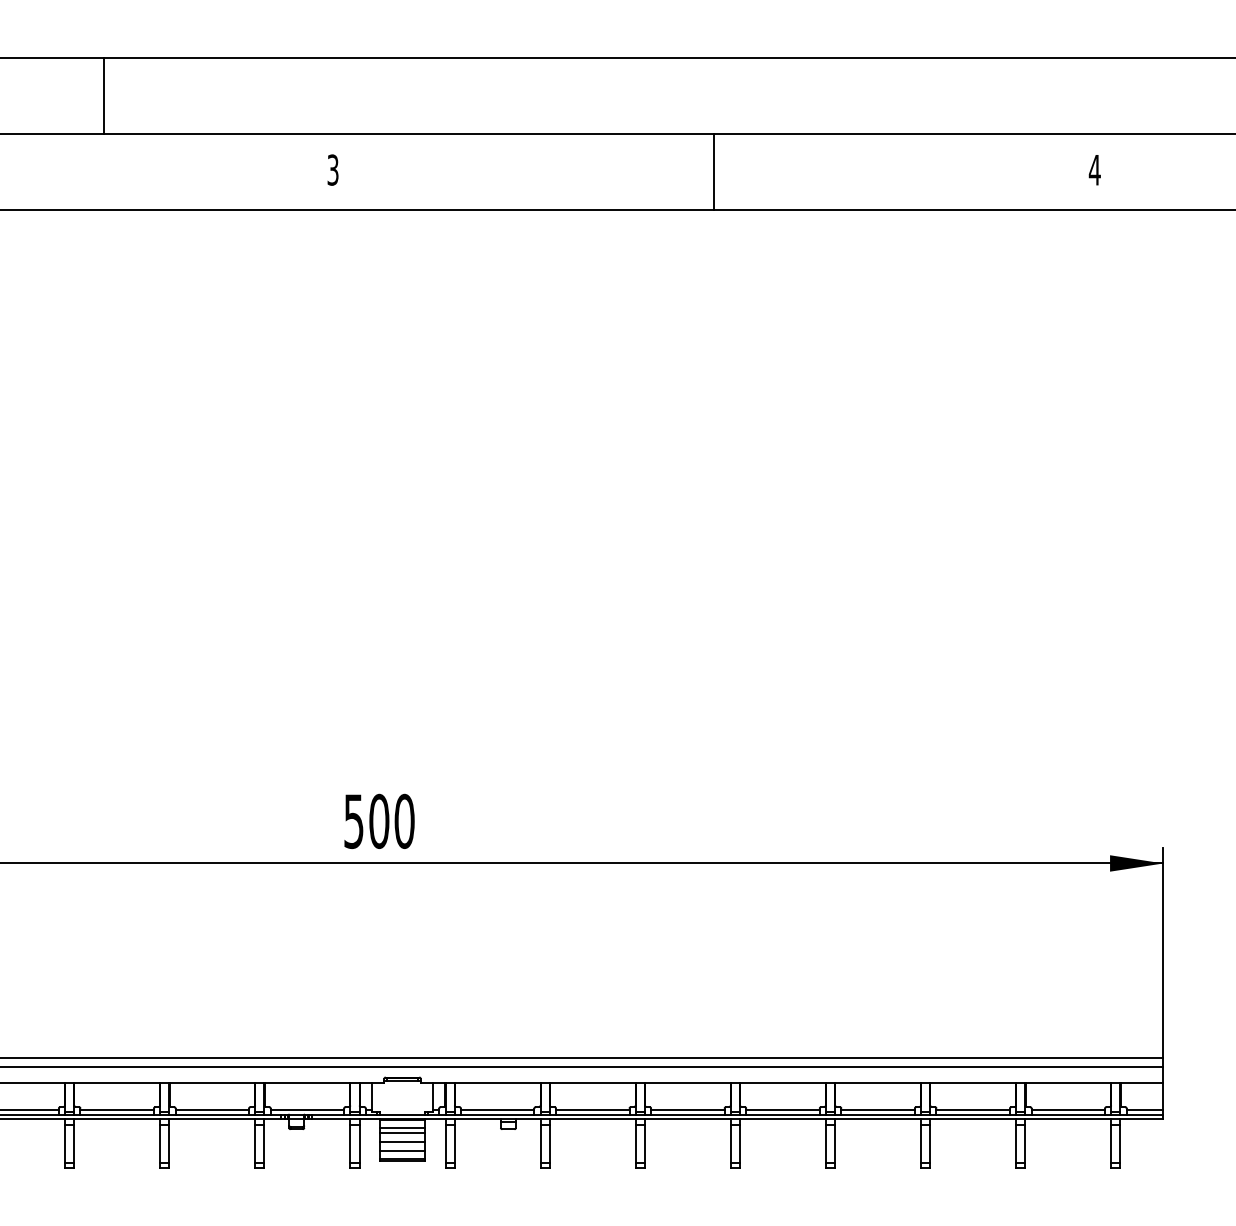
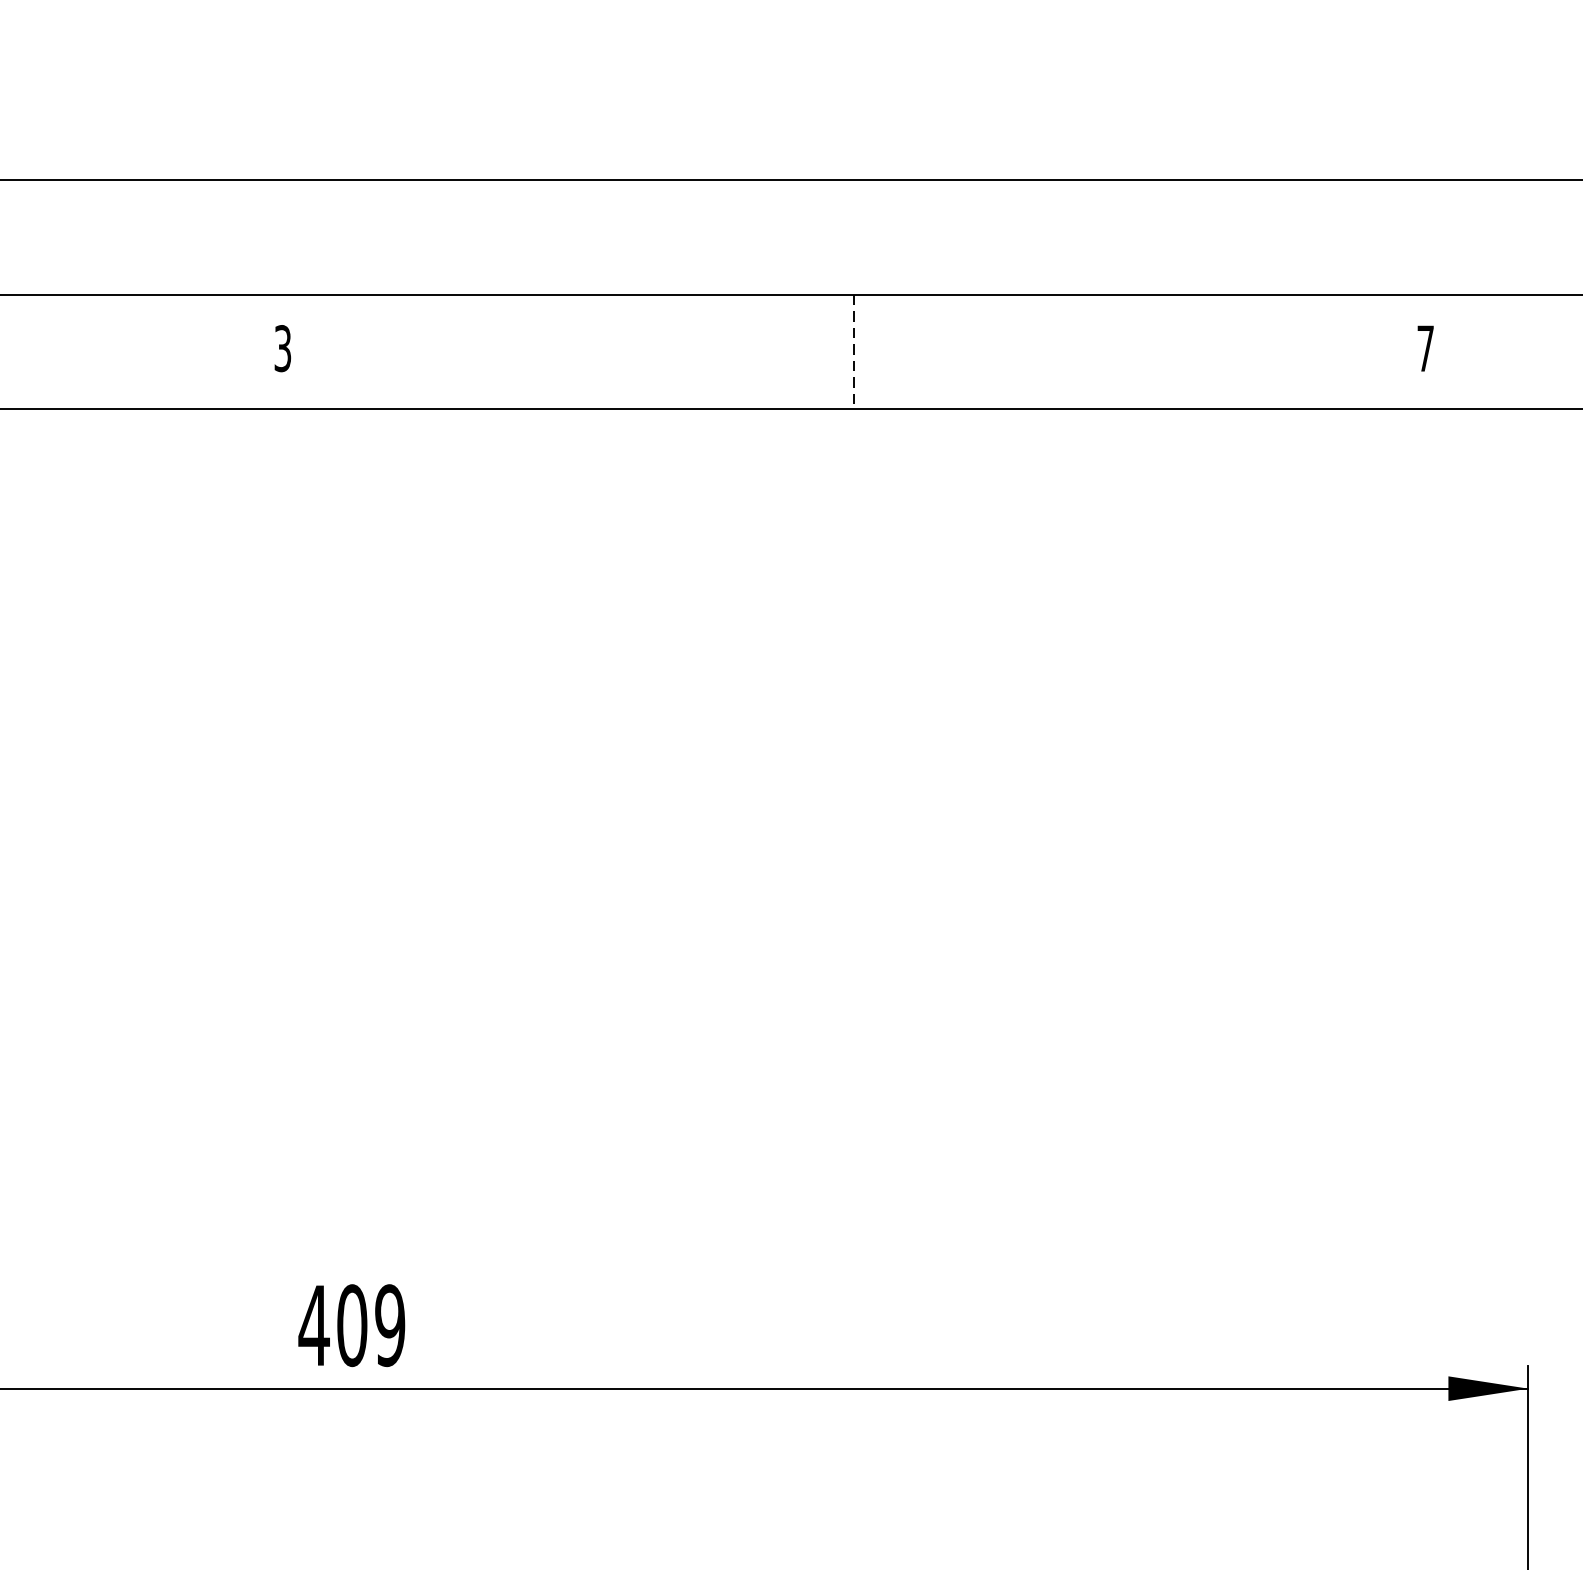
text: (1094, 170) -> (1425, 349), 4 -> 7
line: (713, 172) -> (853, 352), solid -> dashed
text: (378, 821) -> (351, 1325), 500 -> 409

